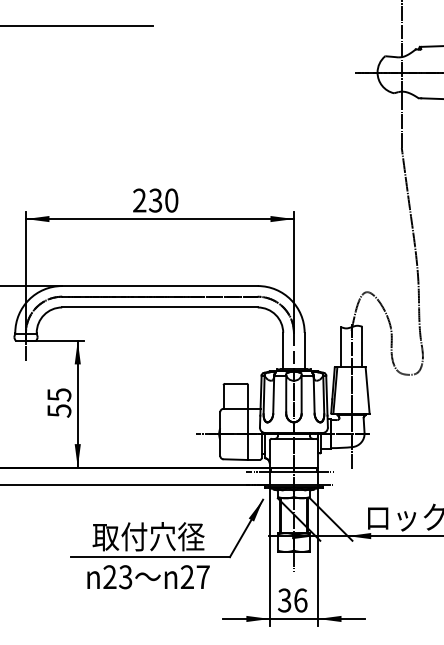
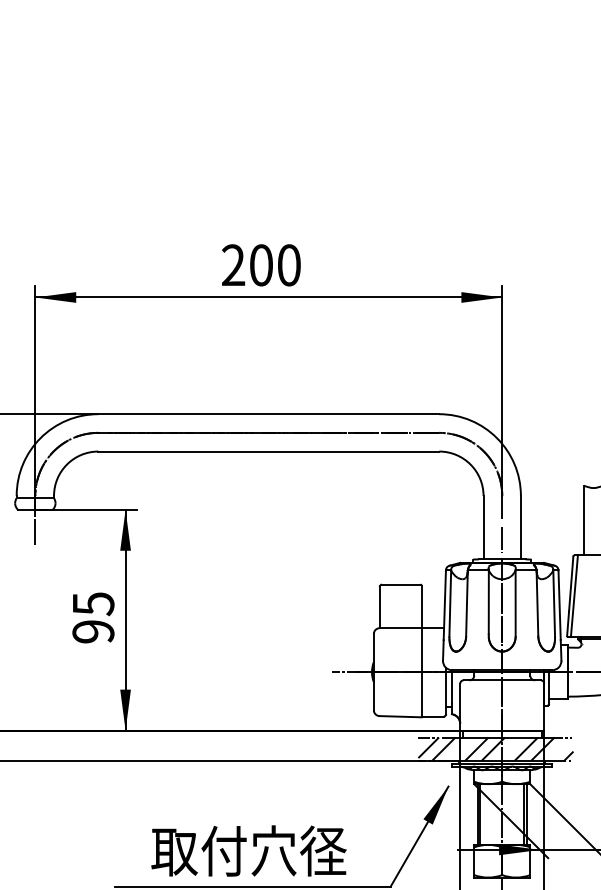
text: (155, 200) -> (260, 265), 230 -> 200
text: (59, 410) -> (93, 631), 55 -> 95
hatch: (289, 477) -> (494, 747), added

